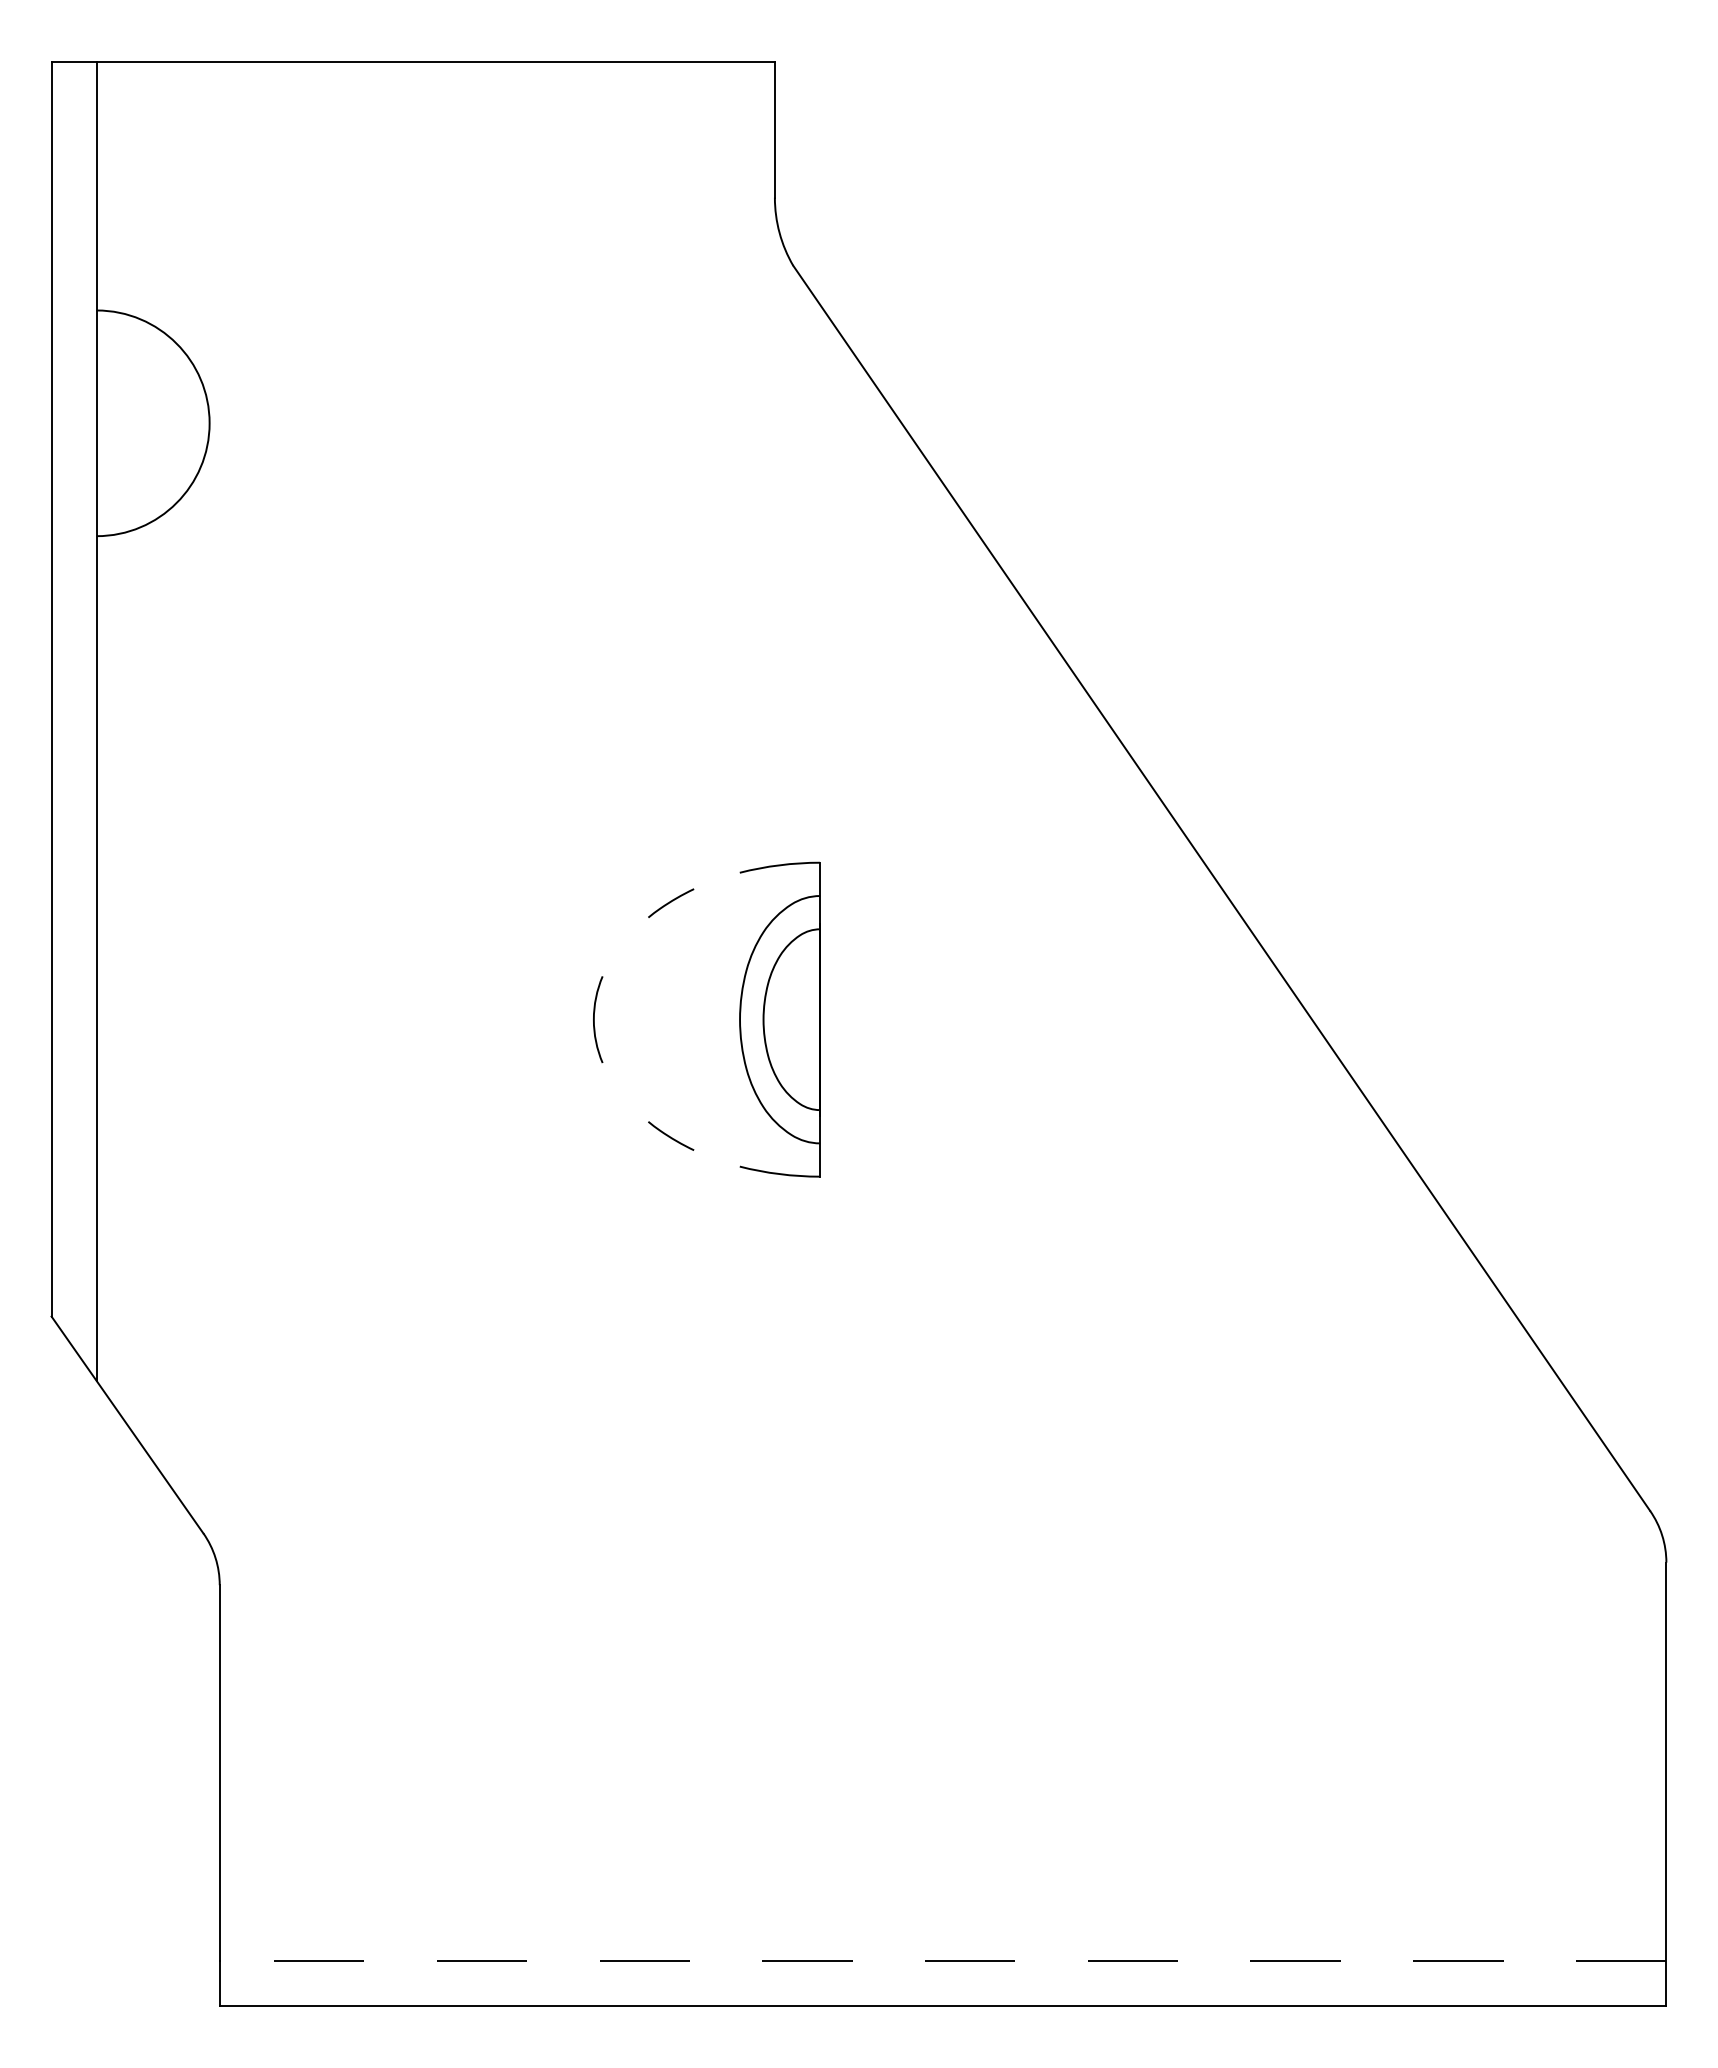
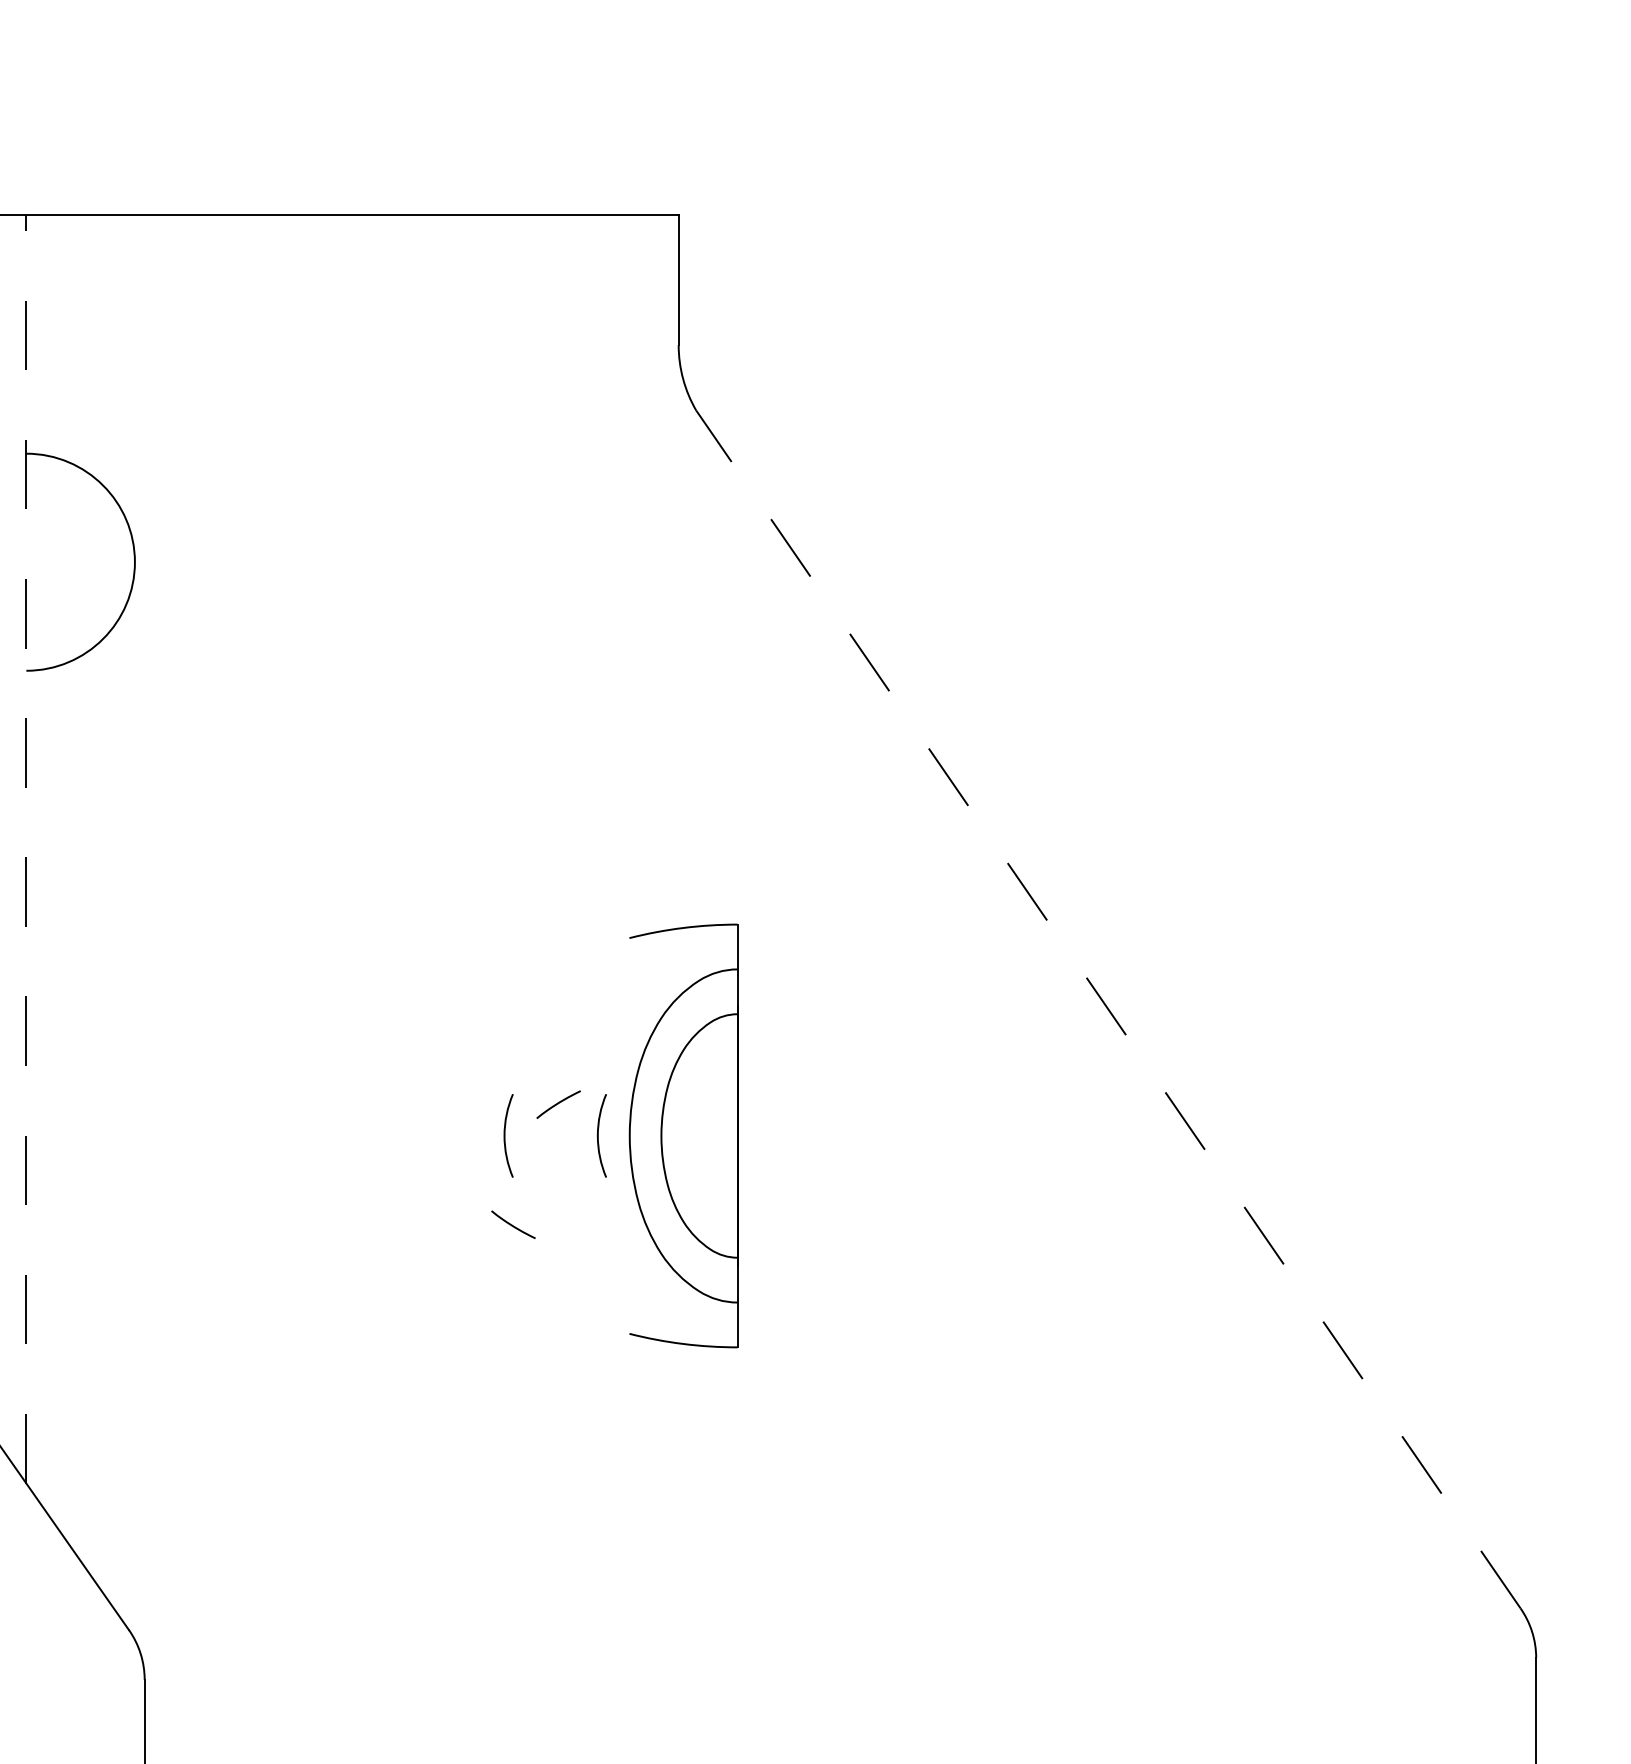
line: (96, 721) -> (26, 849), solid -> dashed
line: (1221, 888) -> (1108, 1009), solid -> dashed
curve: (671, 902) -> (559, 1103), moved
curve: (691, 1019) -> (598, 1135), added
part: (779, 1019) -> (683, 1135), size x1.4
curve: (670, 1136) -> (512, 1225), moved

